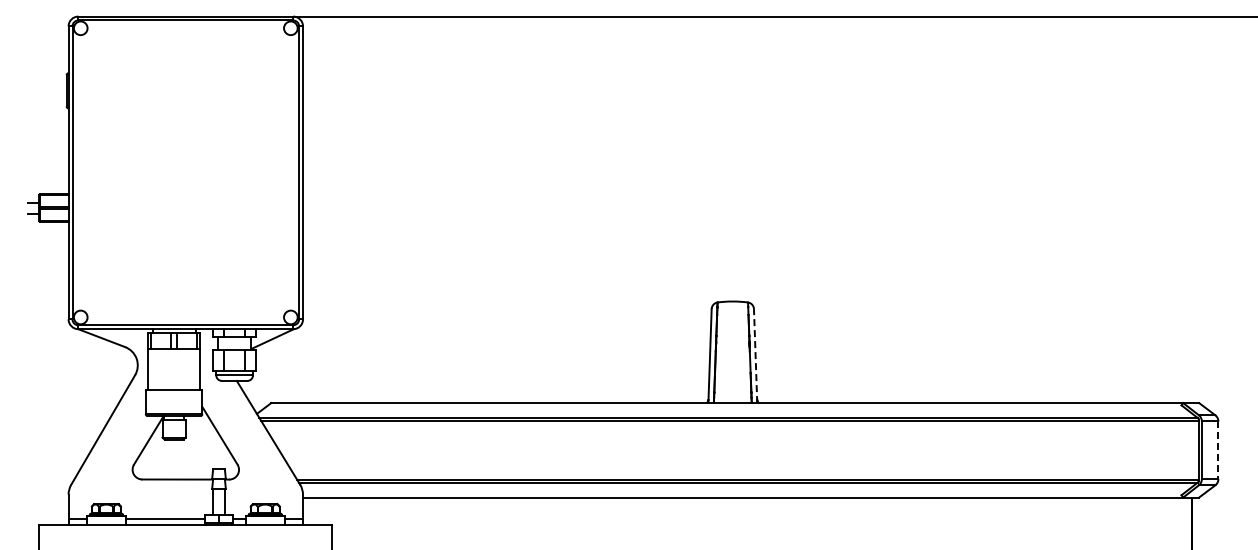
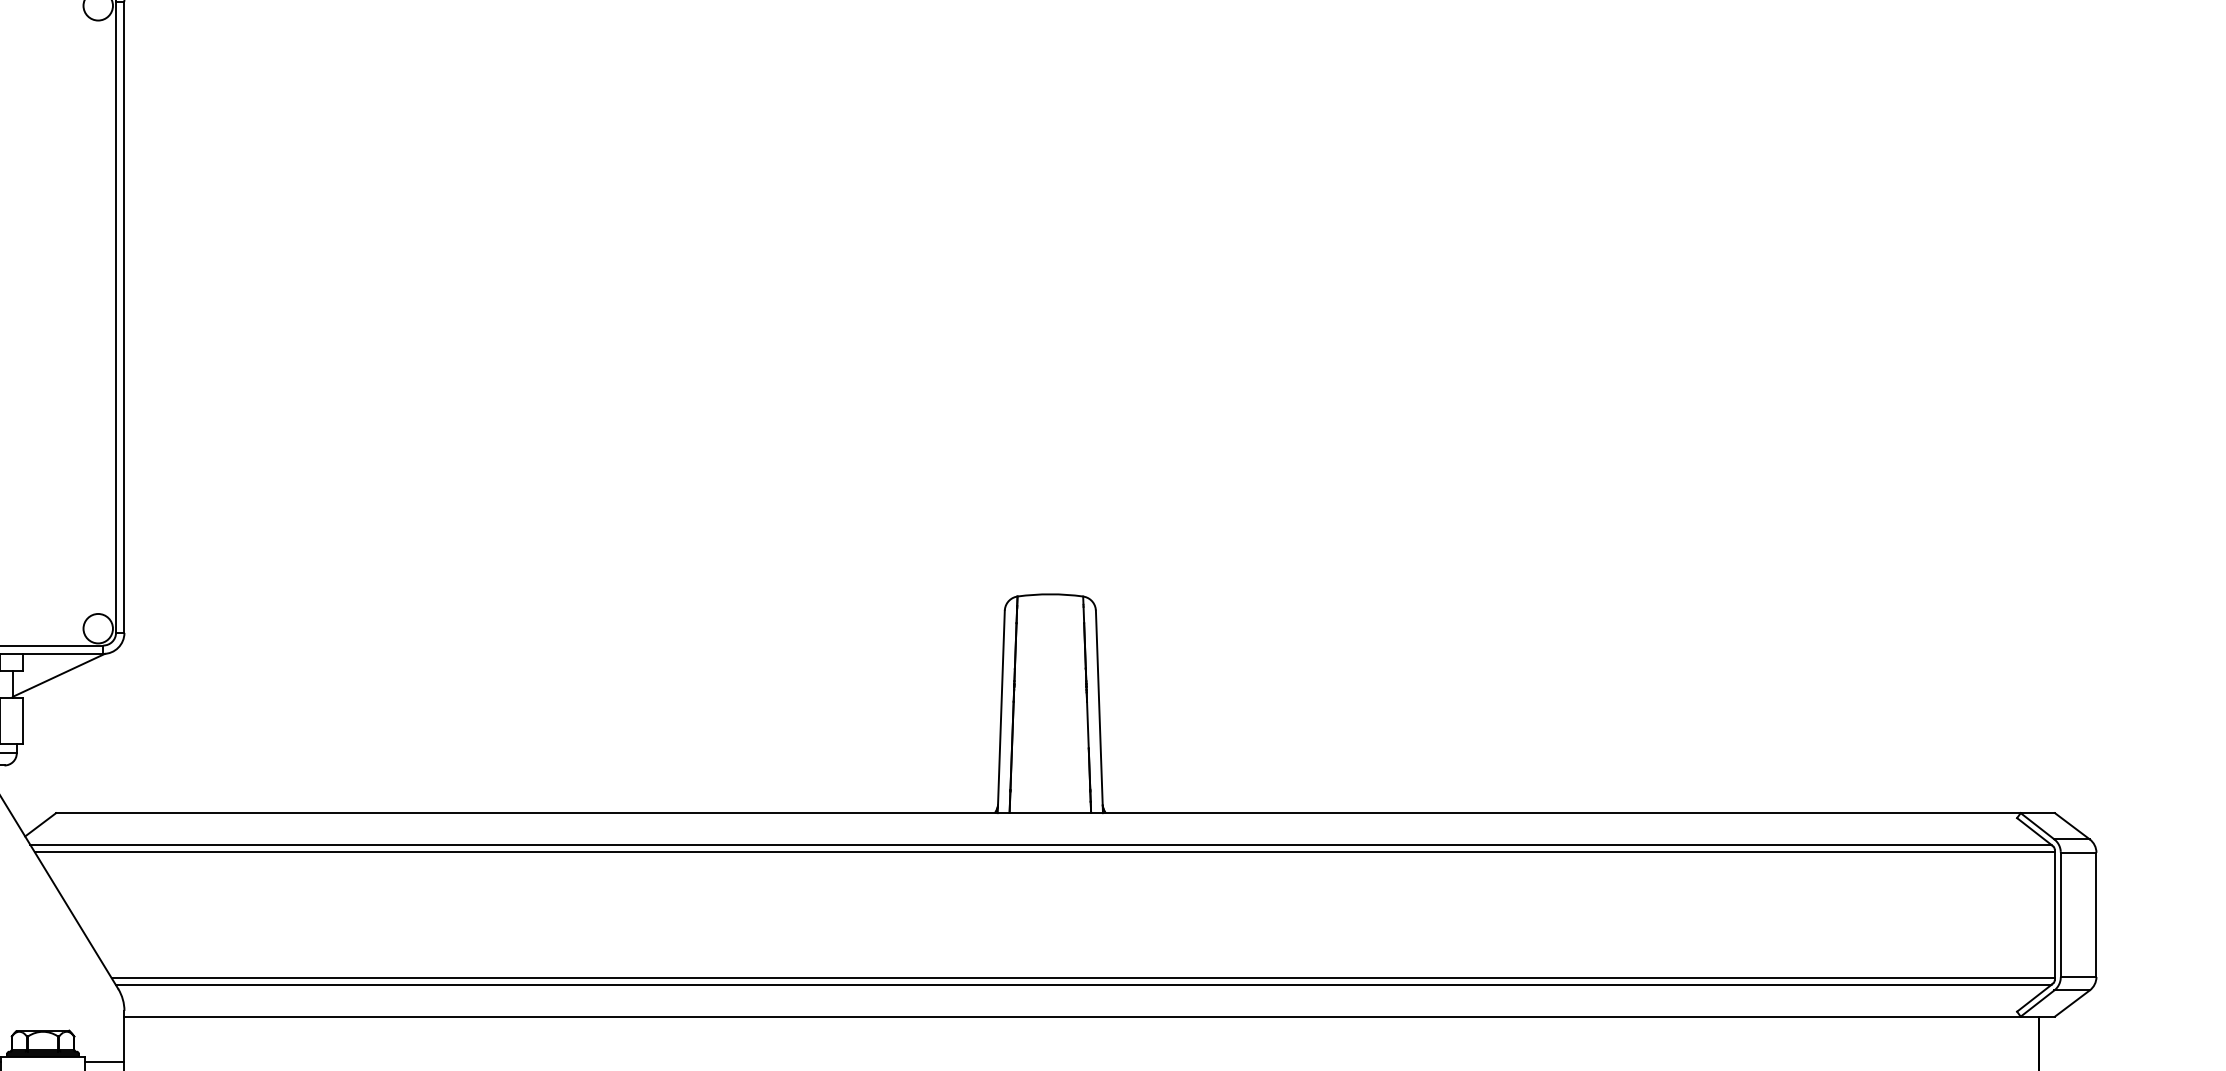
line: (755, 355) -> (1099, 710), dashed -> solid
line: (1218, 450) -> (2096, 915), dashed -> solid

